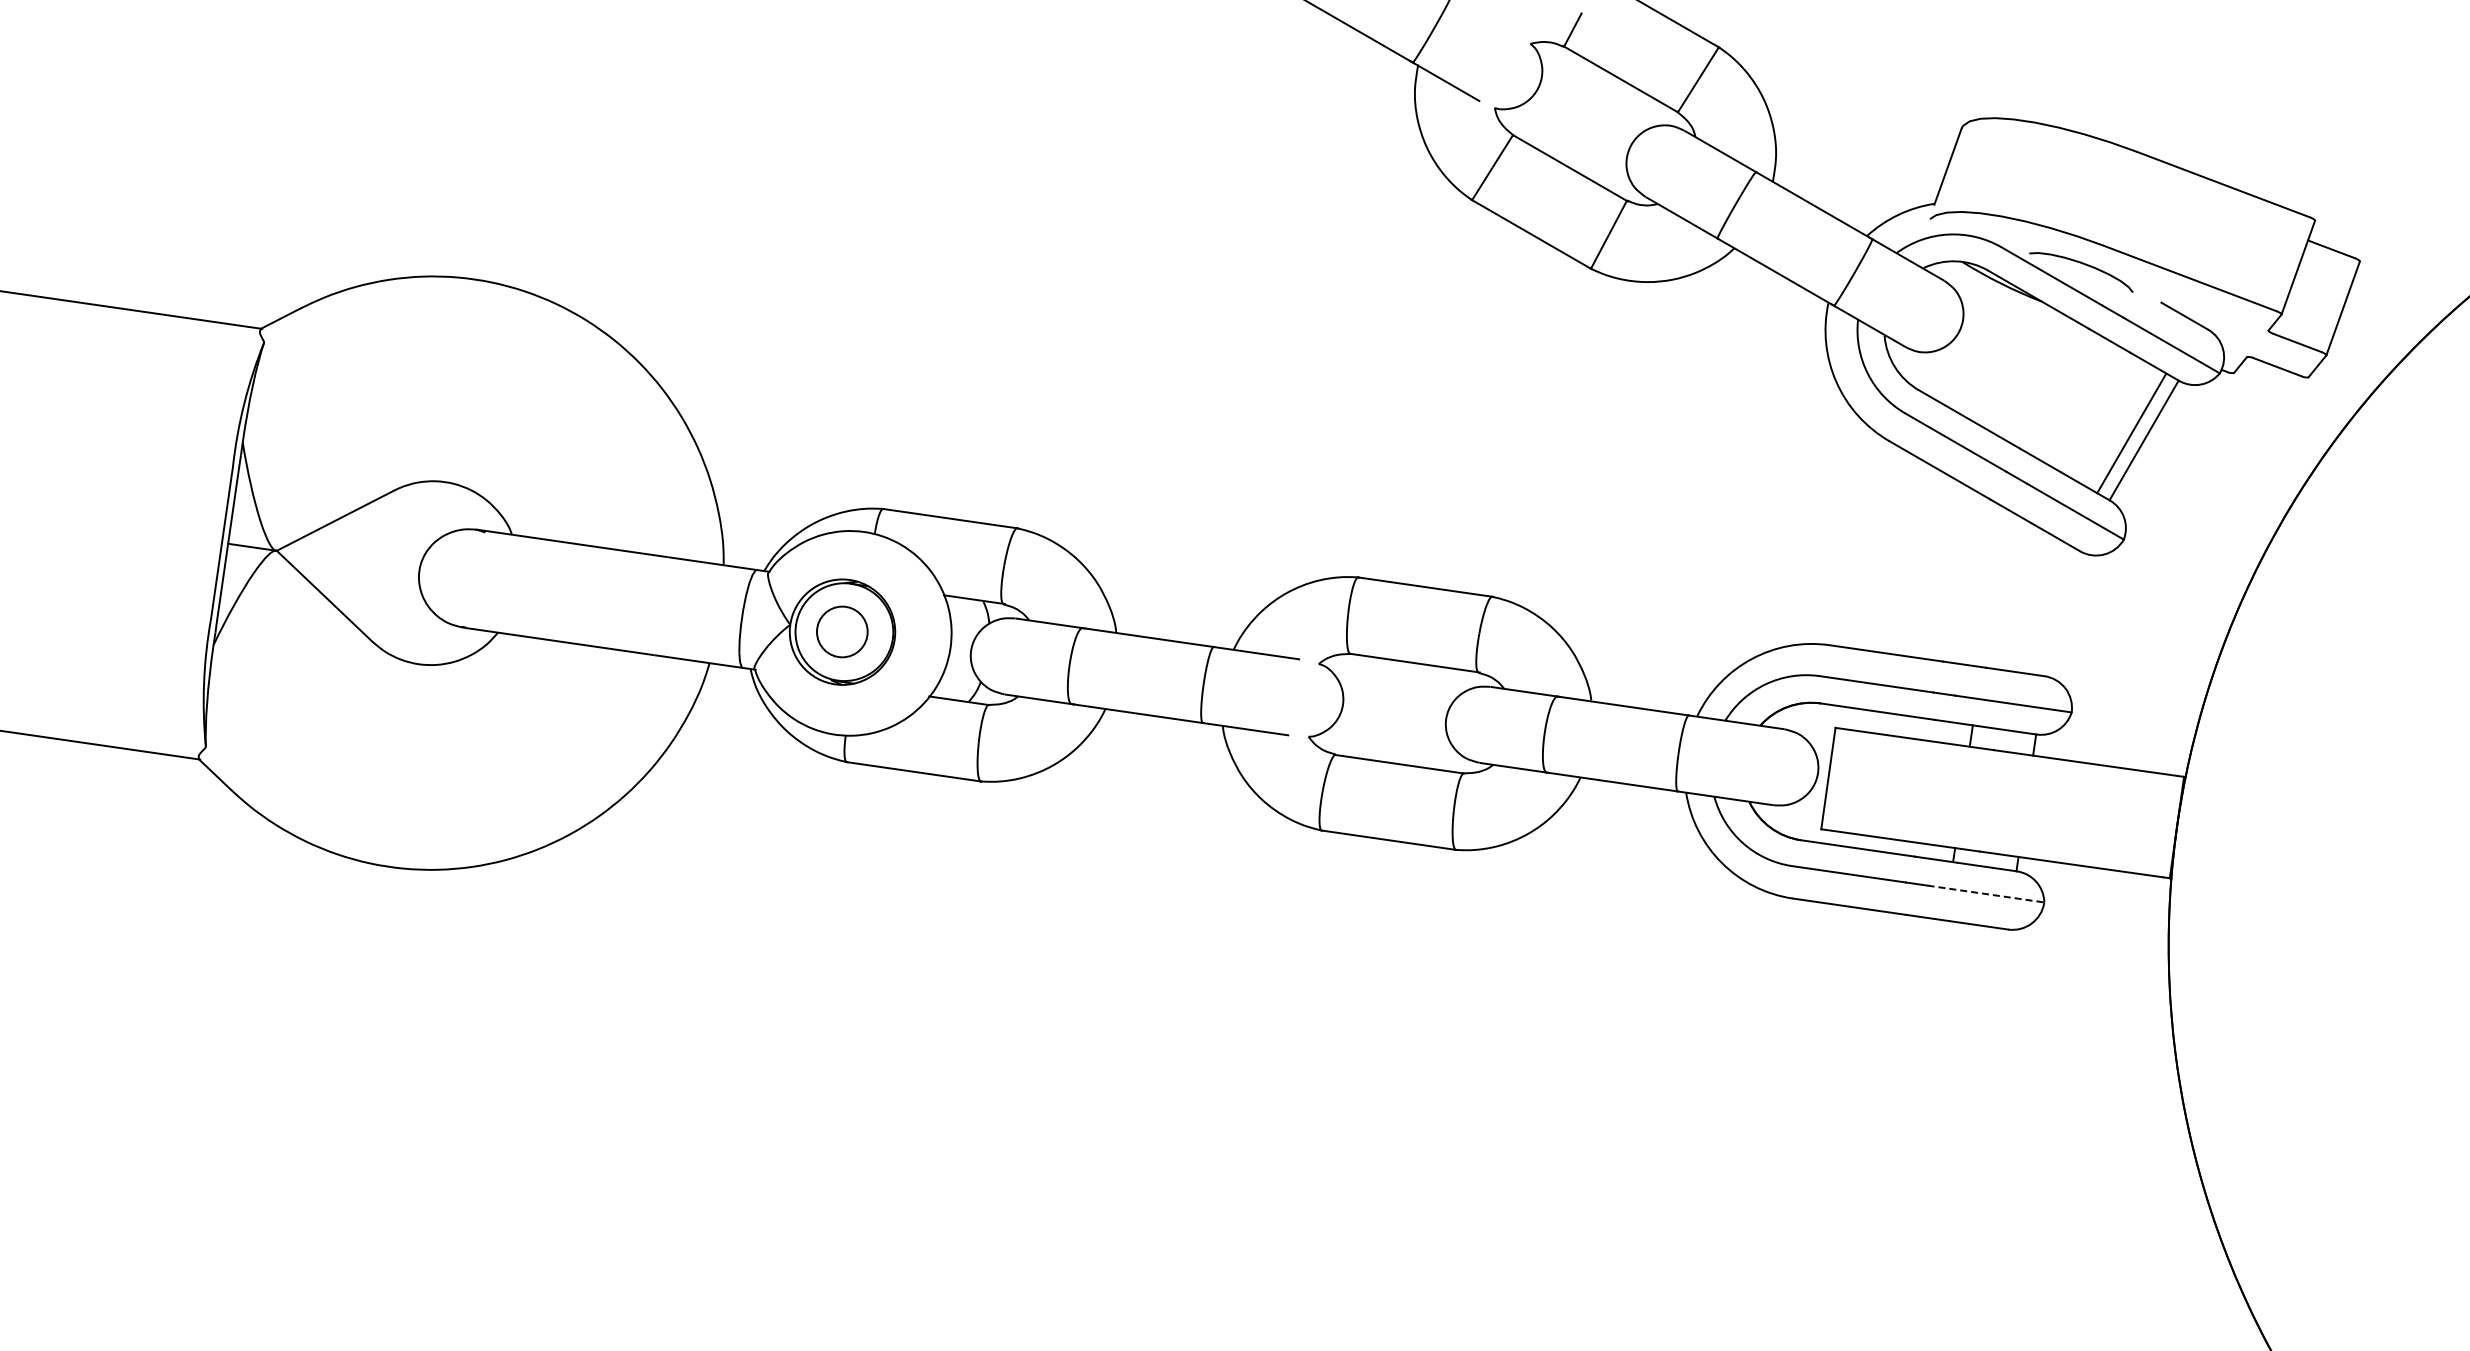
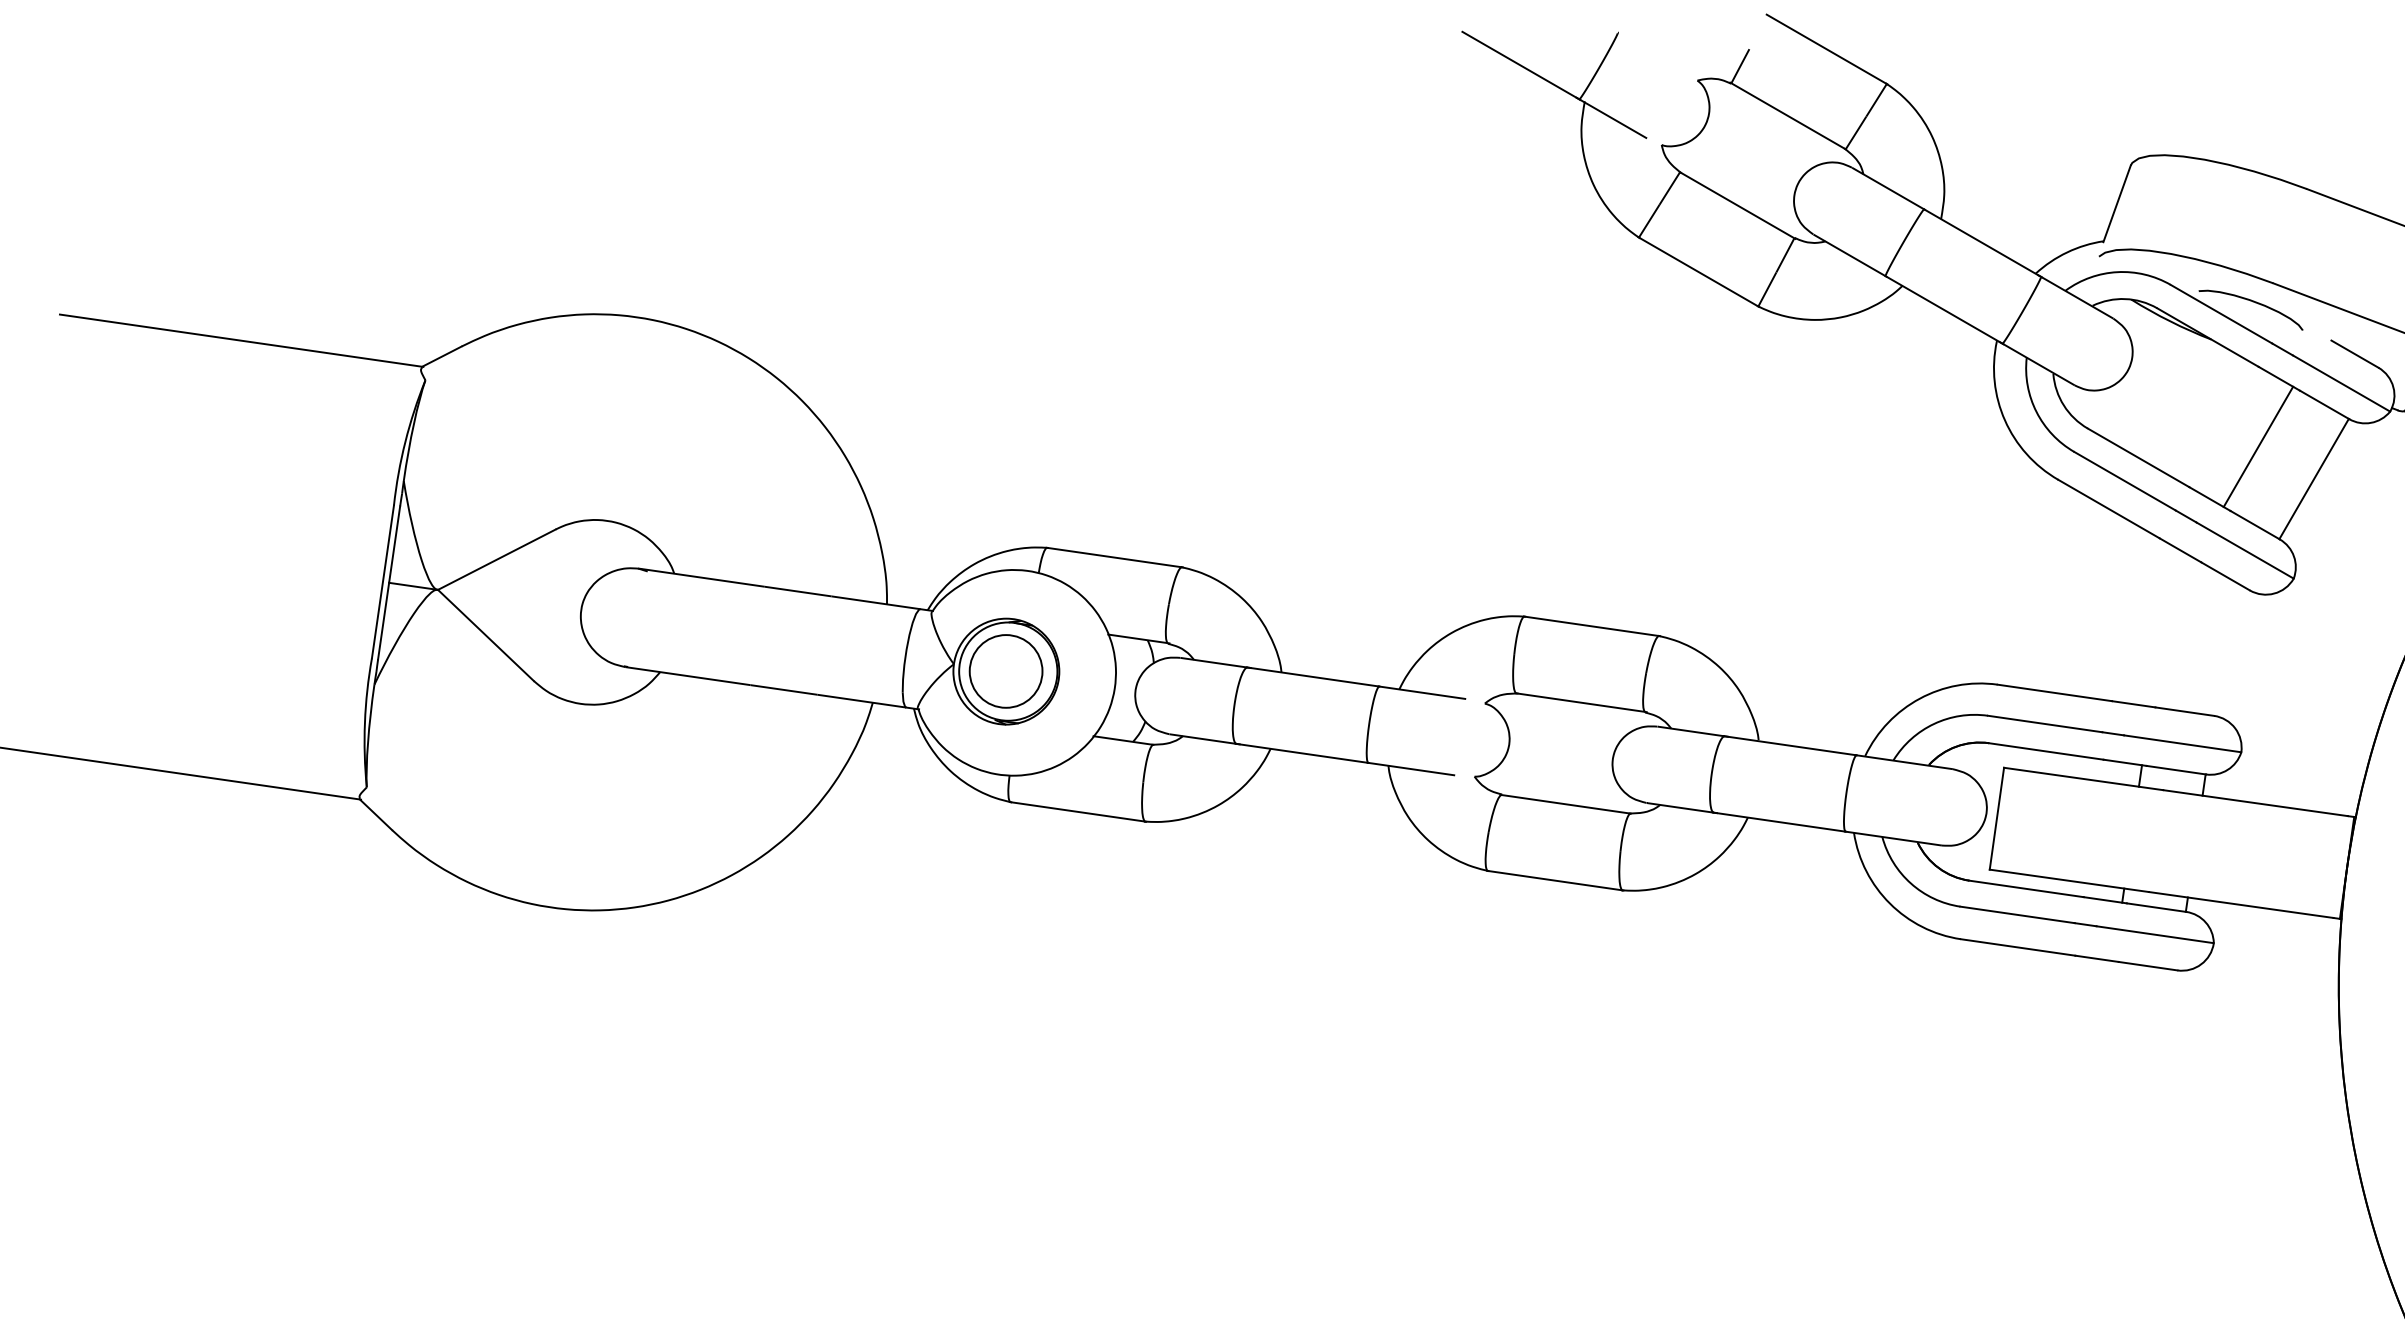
line: (2131, 433) -> (2258, 446), moved
circle: (842, 631) -> (1006, 670), size x1.43
line: (1985, 894) -> (2154, 935), dashed -> solid

